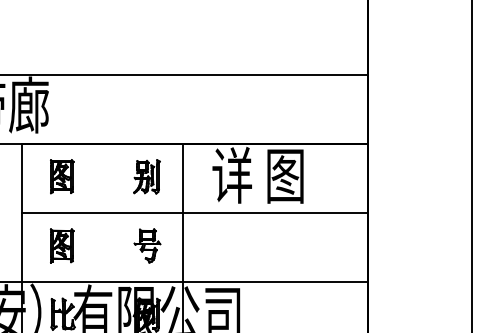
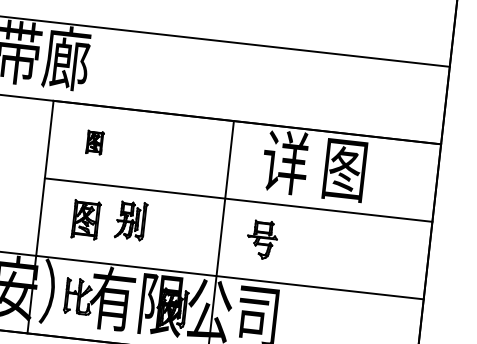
part: (62, 176) -> (95, 142), size x0.6
part: (146, 176) -> (130, 220), moved
part: (147, 245) -> (262, 239), moved

